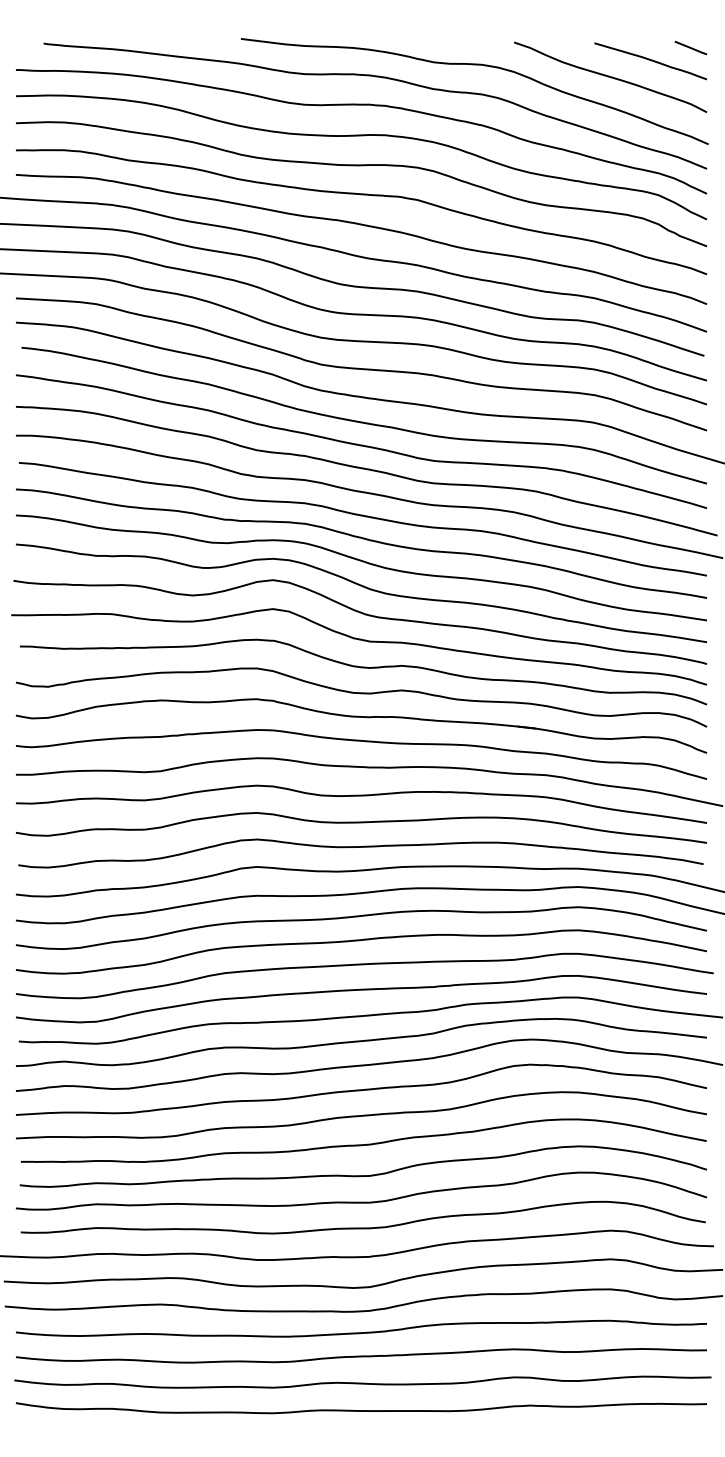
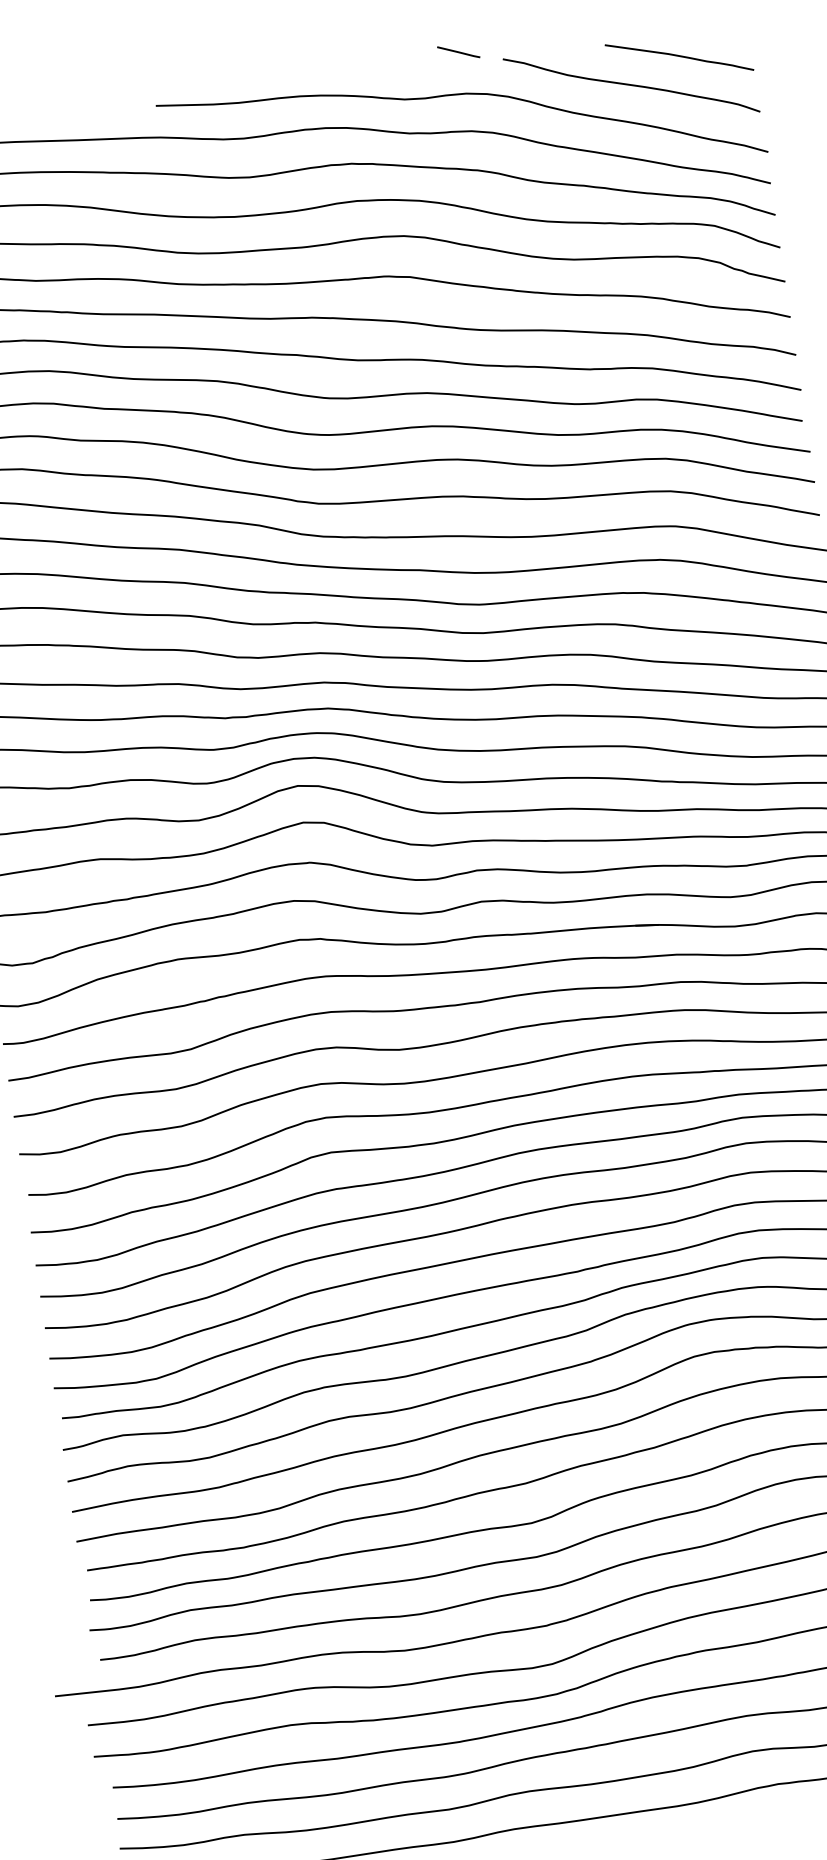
line: (690, 48) -> (458, 52), moved

